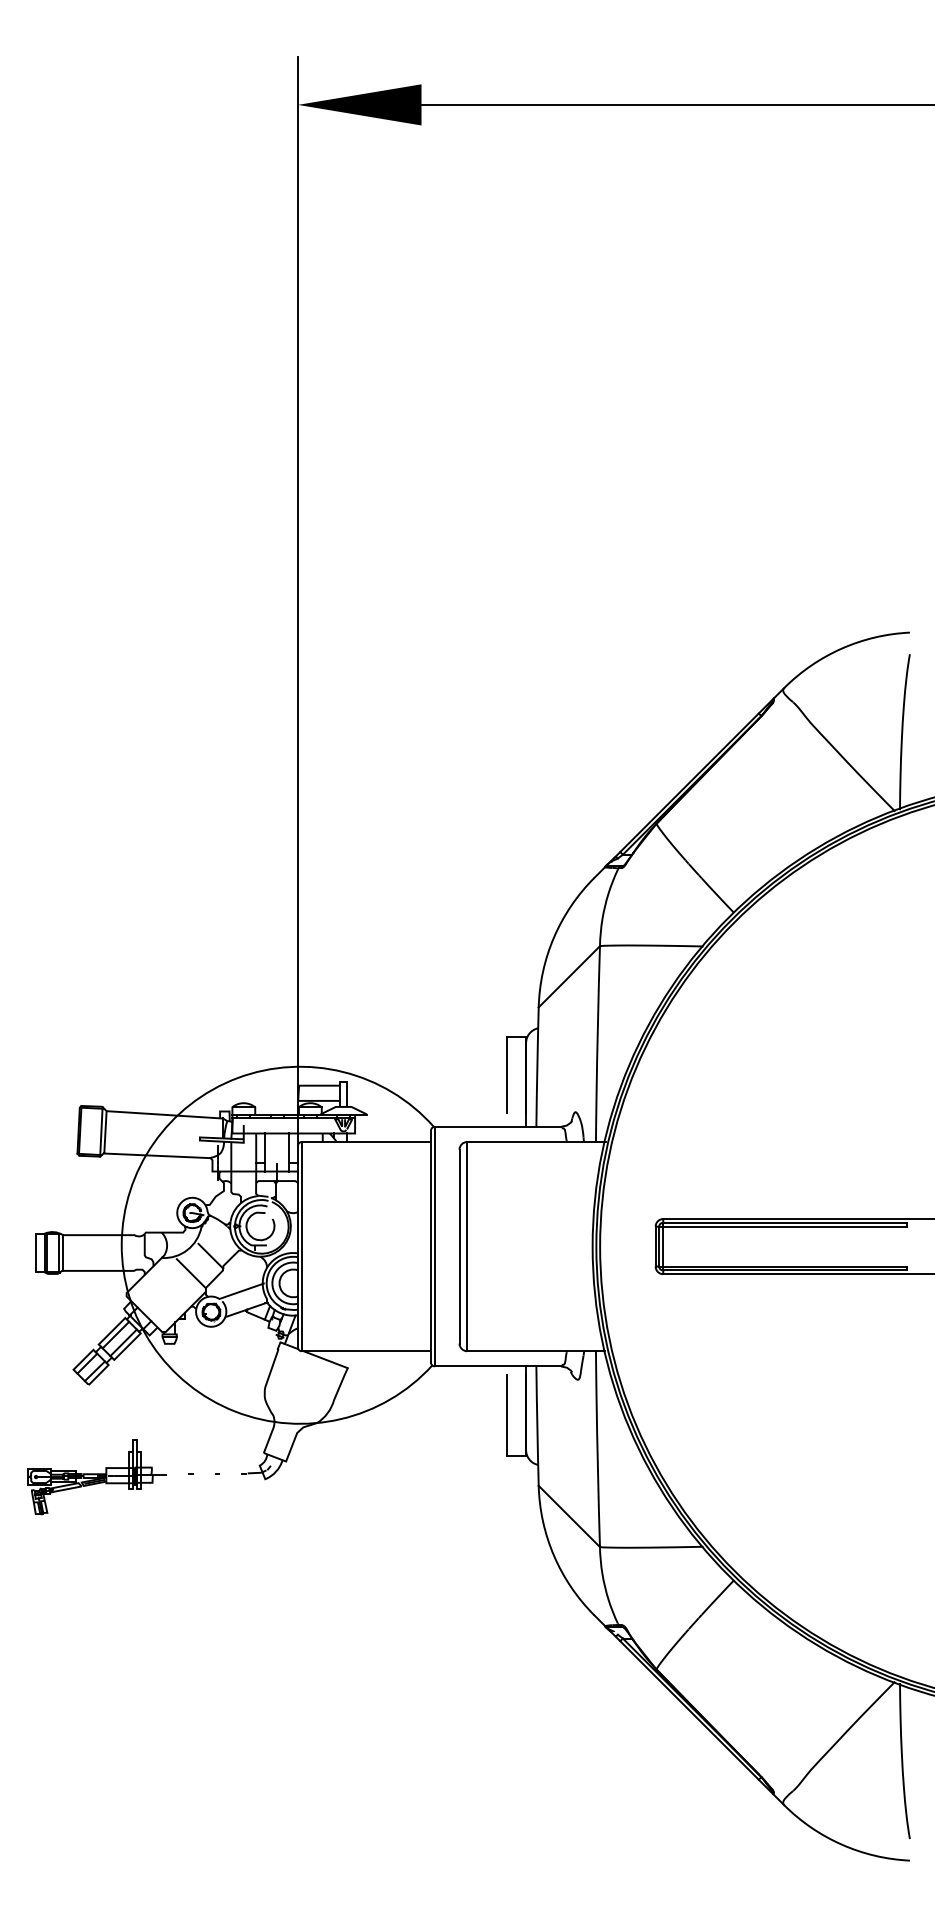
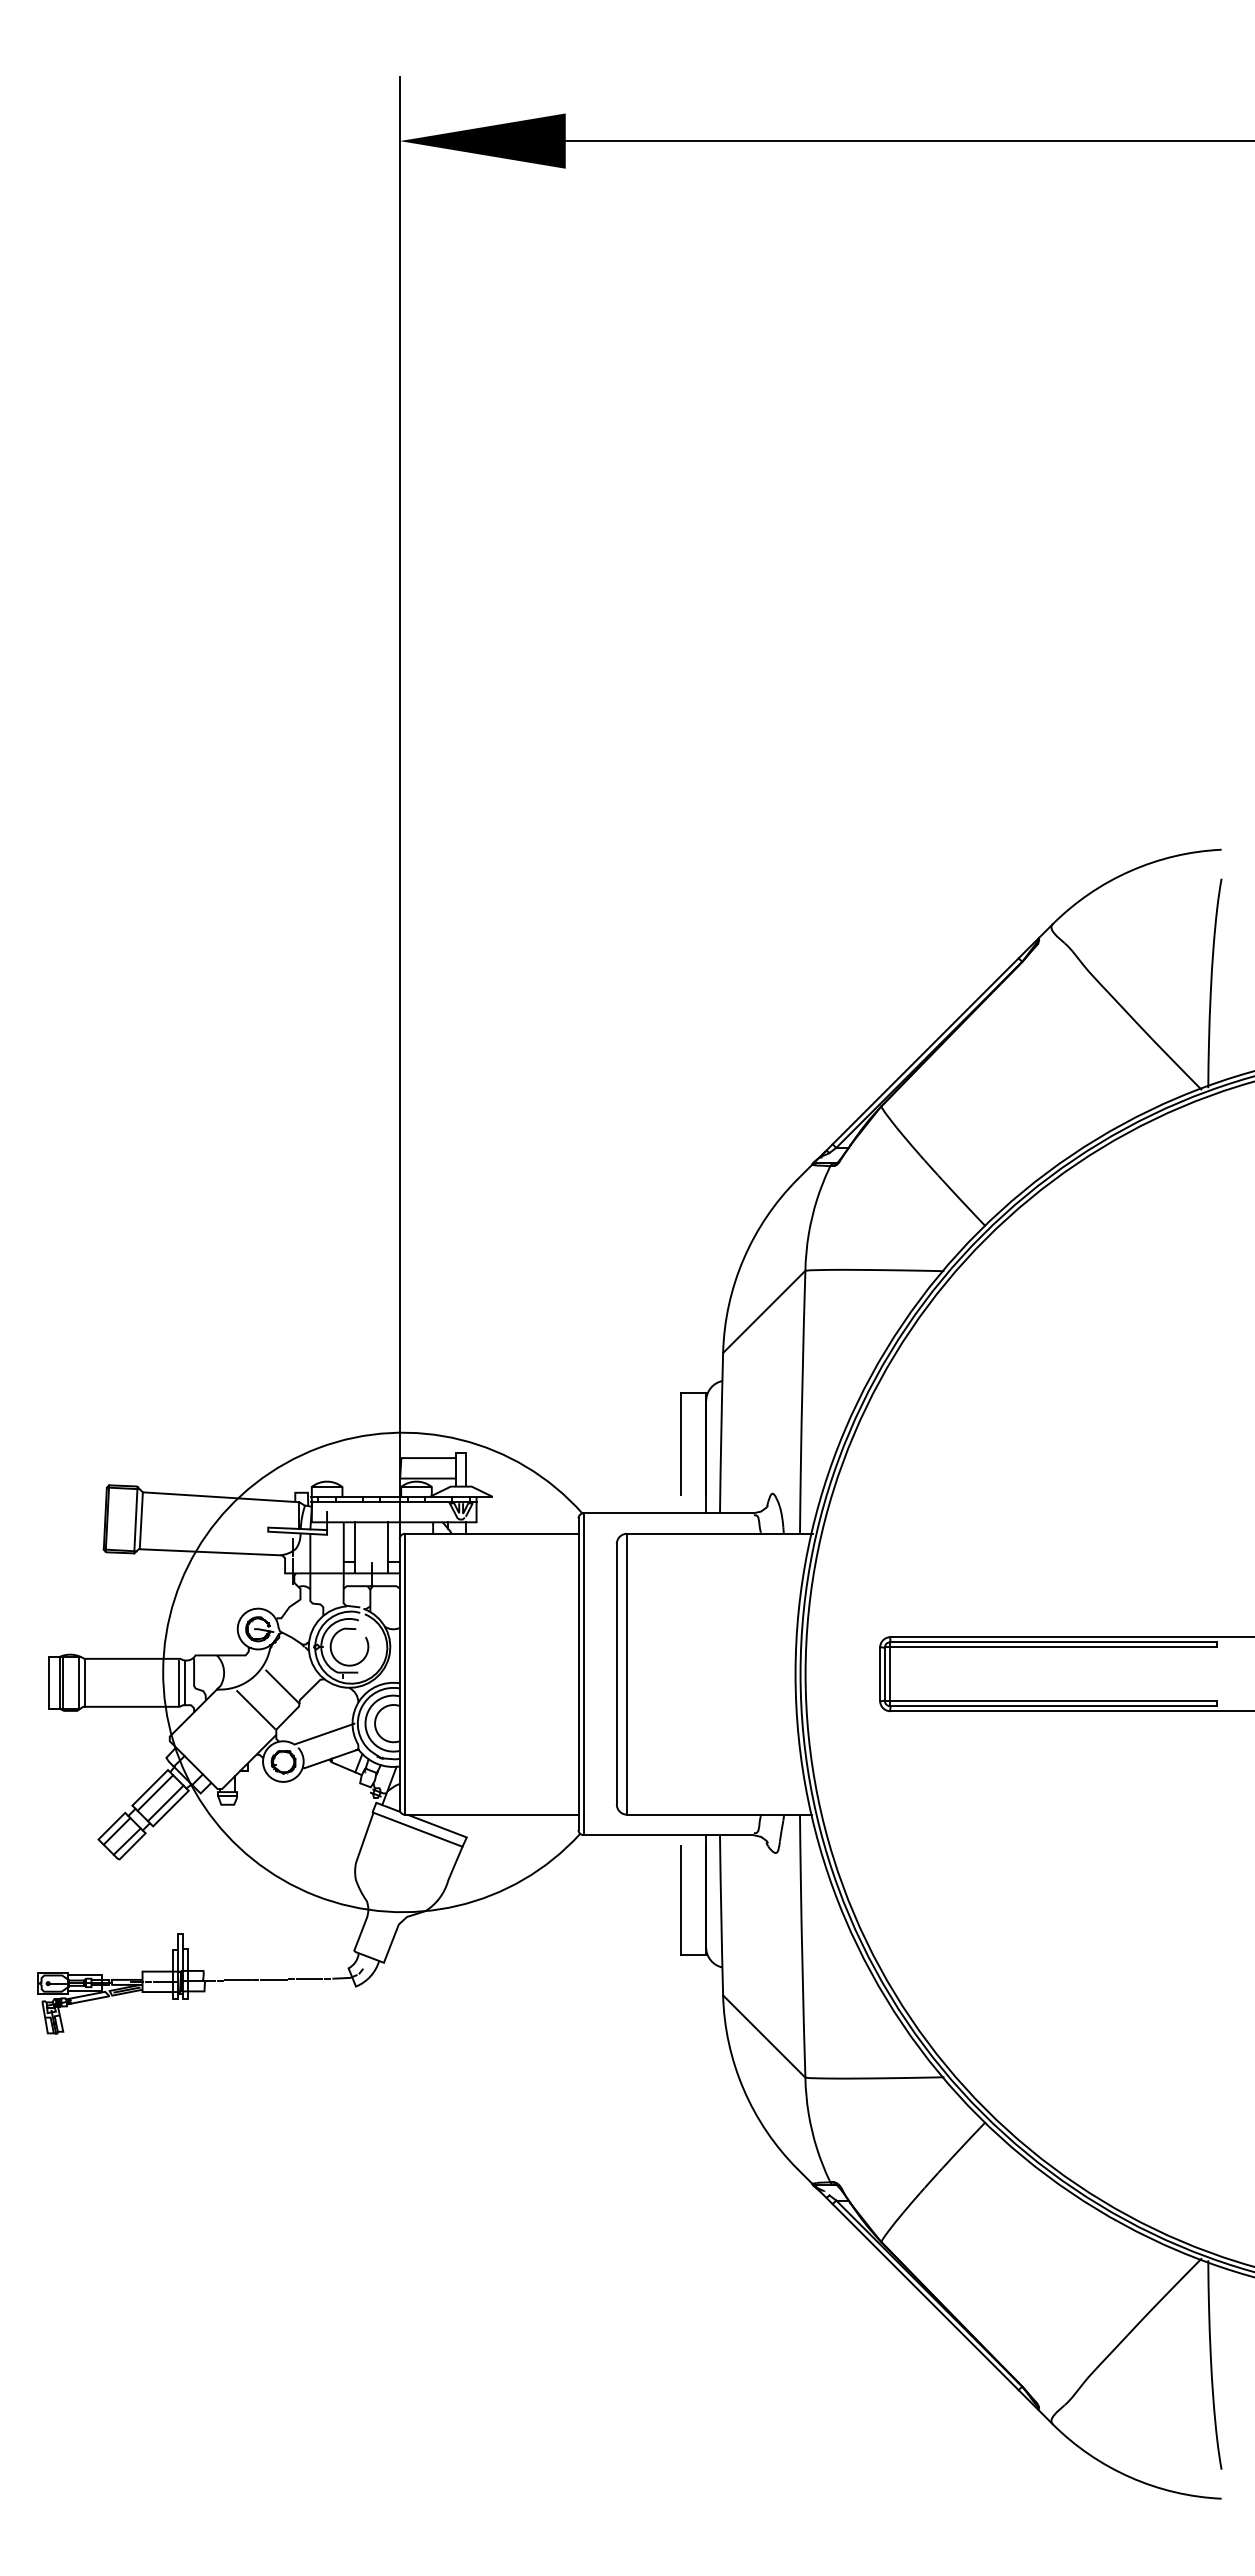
line: (133, 1252) -> (179, 1682), added
line: (137, 1253) -> (184, 1683), added
line: (311, 1362) -> (417, 1829), added
line: (203, 1473) -> (273, 1979), added
line: (230, 1473) -> (309, 1979), added
line: (177, 1474) -> (237, 1980), added

